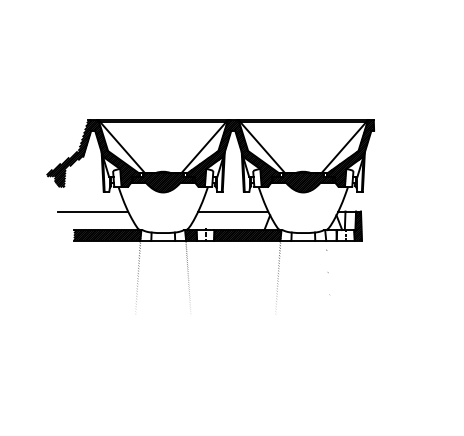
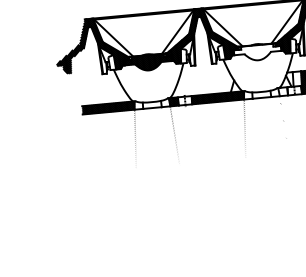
hatch: (303, 182) -> (257, 52), removed
line: (93, 211) -> (95, 90), removed
line: (233, 211) -> (205, 80), removed

